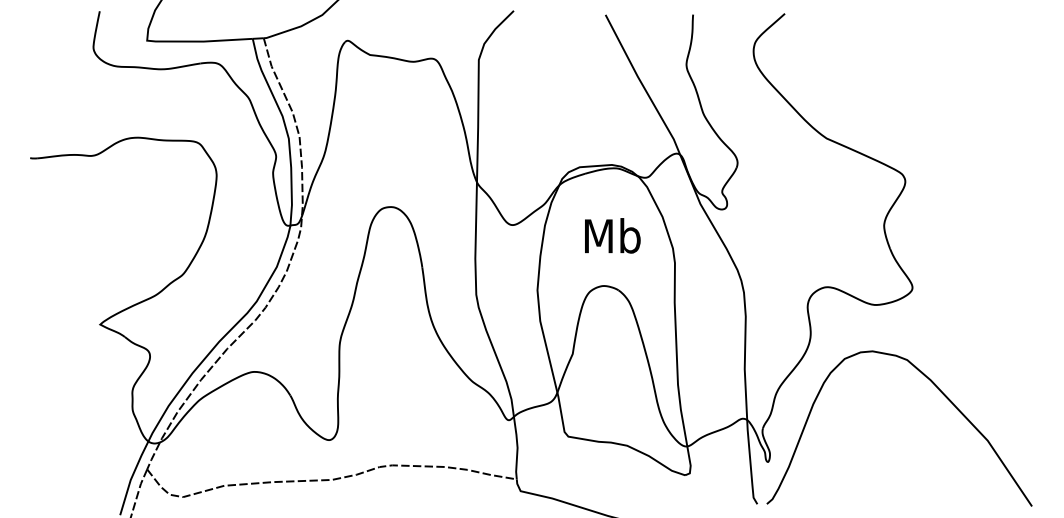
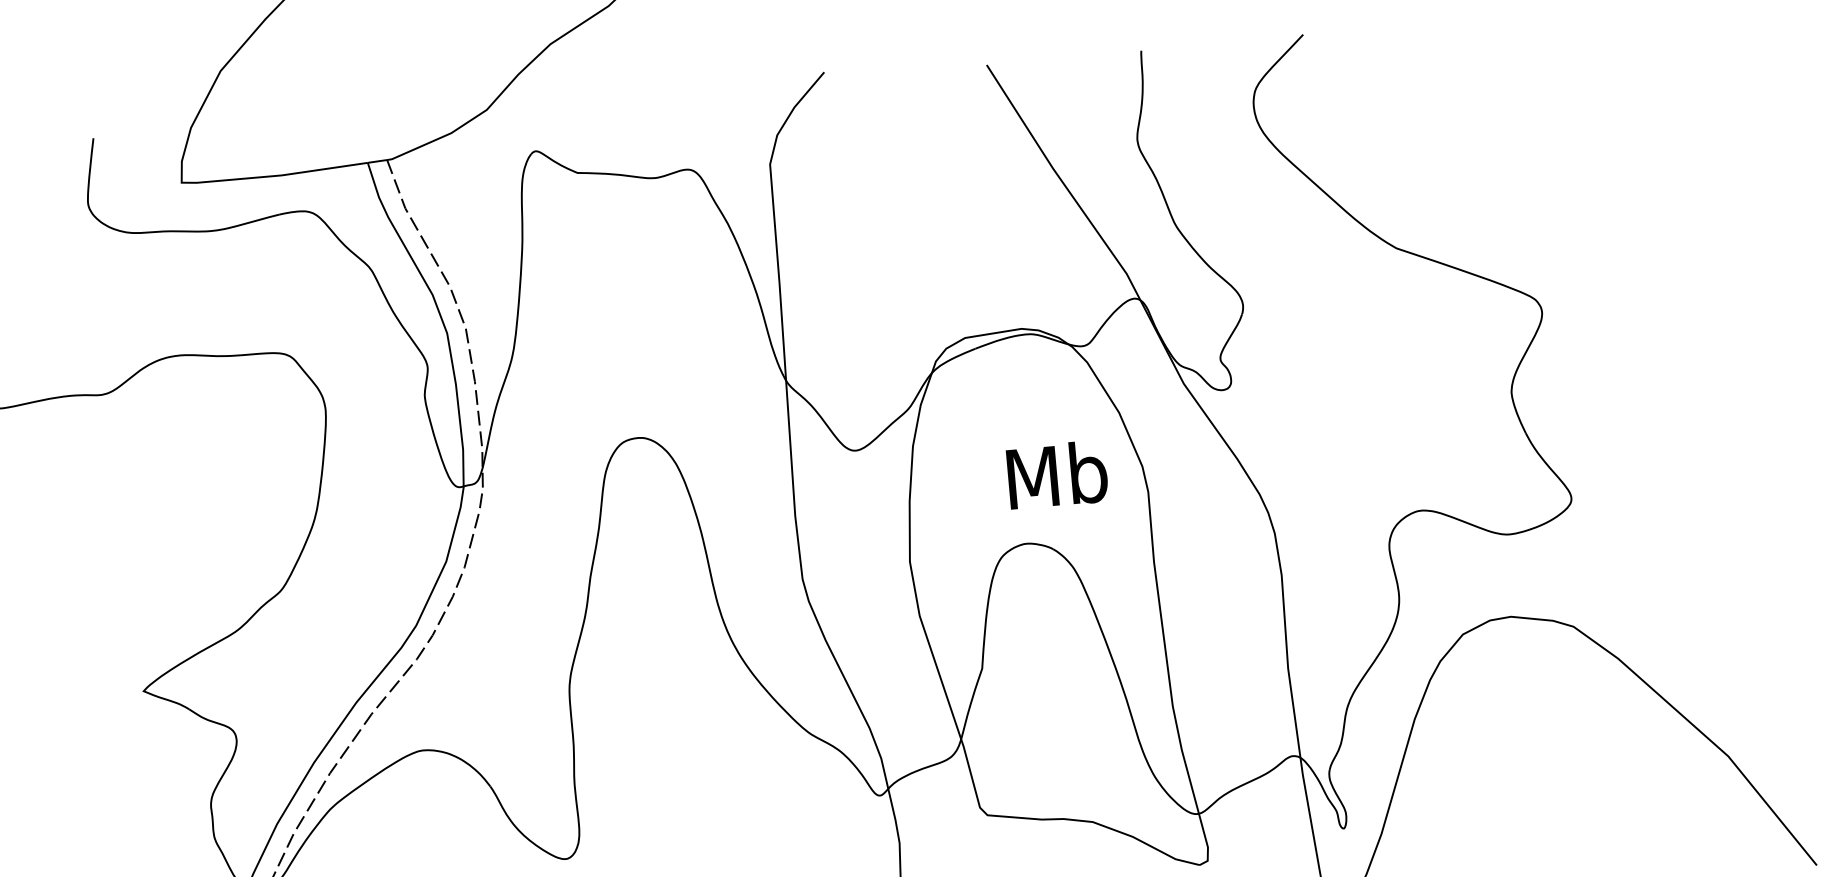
text: (612, 235) -> (1056, 474), moved

